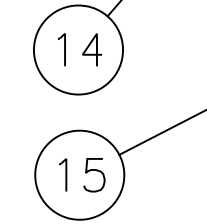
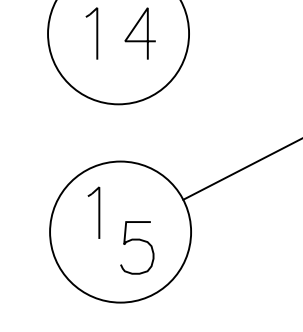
curve: (96, 171) -> (140, 242), moved
part: (63, 174) -> (94, 211), moved

